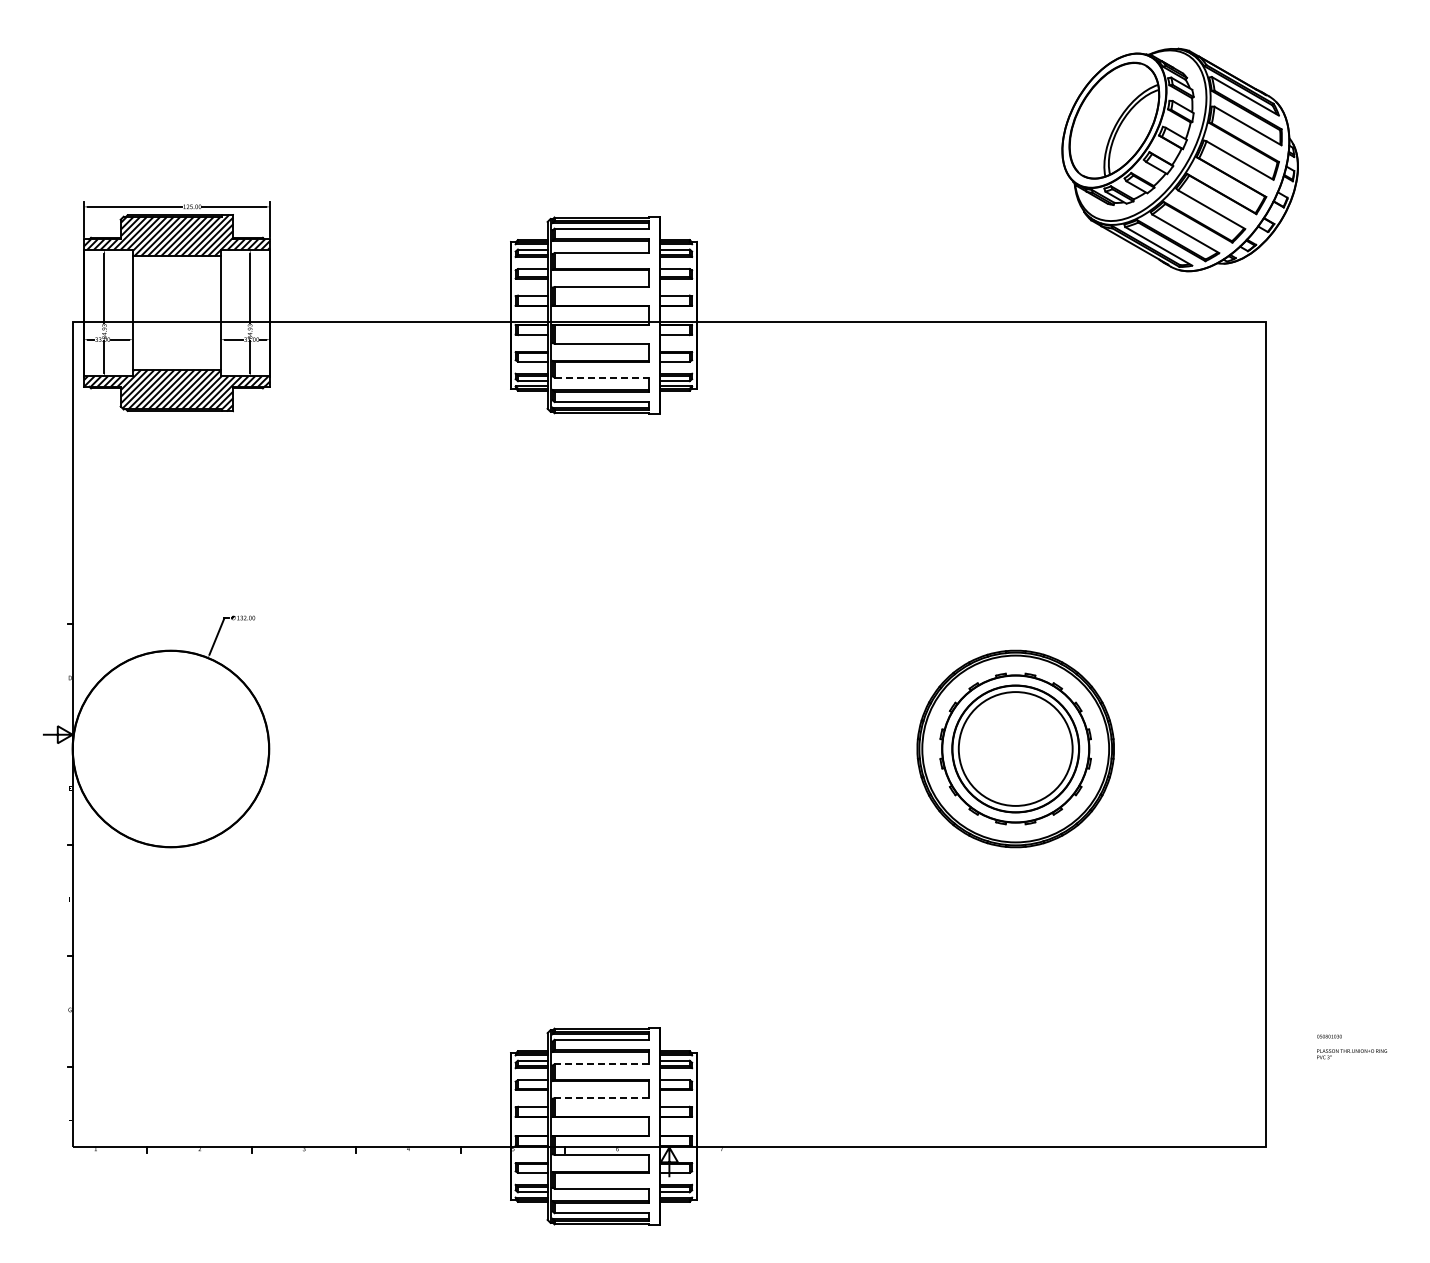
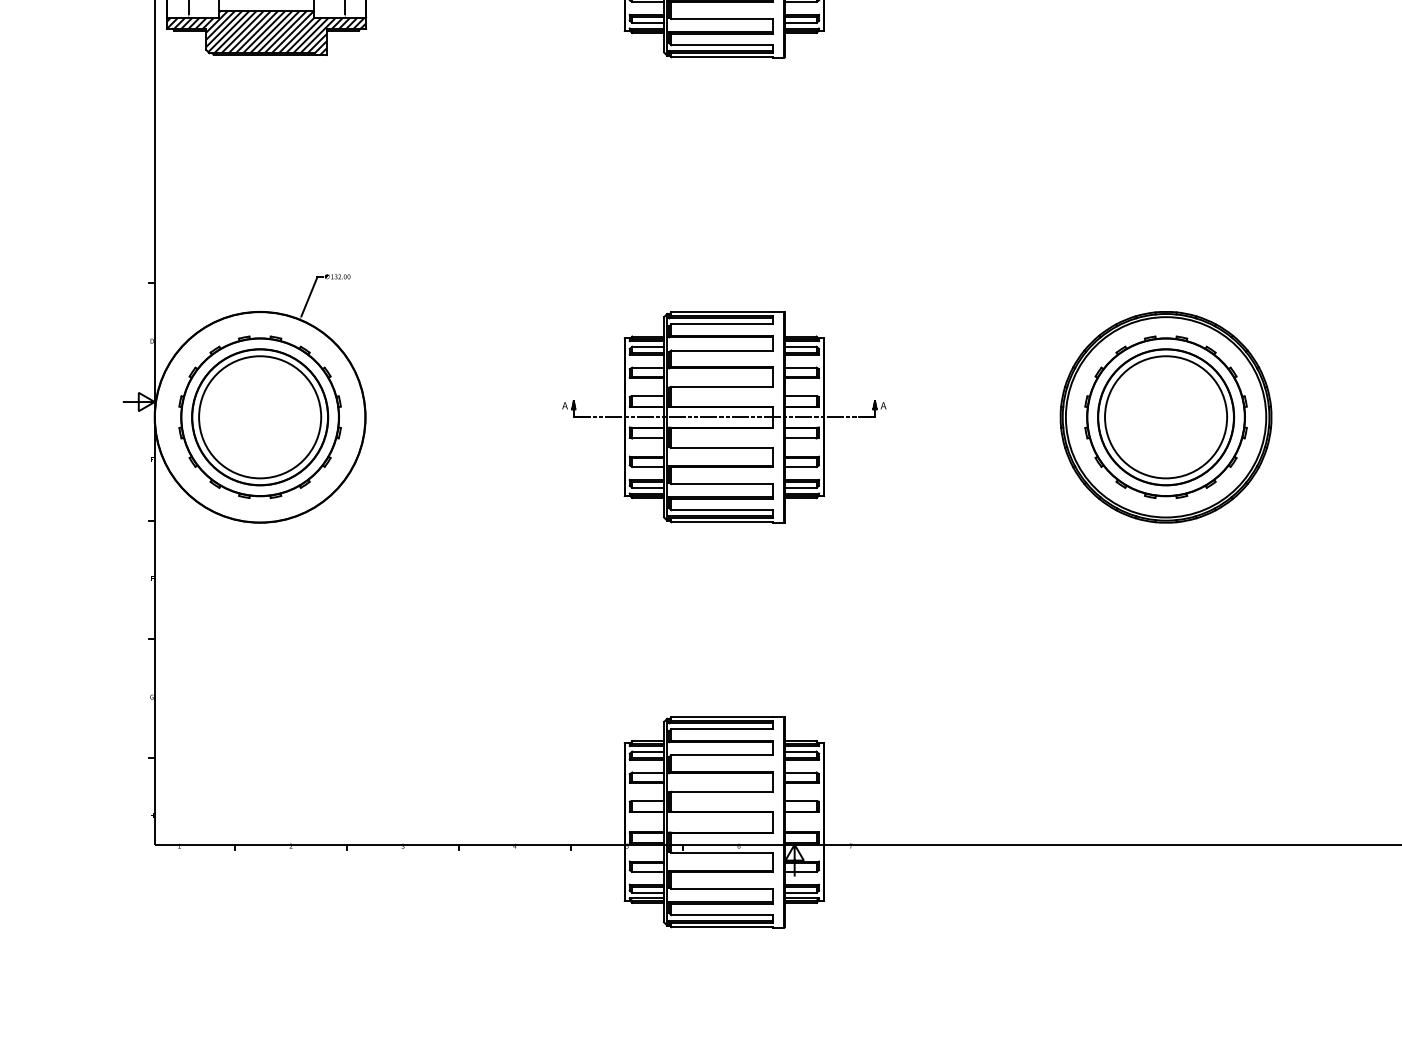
line: (602, 377) -> (722, 18), dashed -> solid
part: (170, 748) -> (259, 416), added
part: (603, 749) -> (724, 417), added
line: (601, 1064) -> (721, 755), dashed -> solid
line: (601, 1098) -> (721, 792), dashed -> solid

